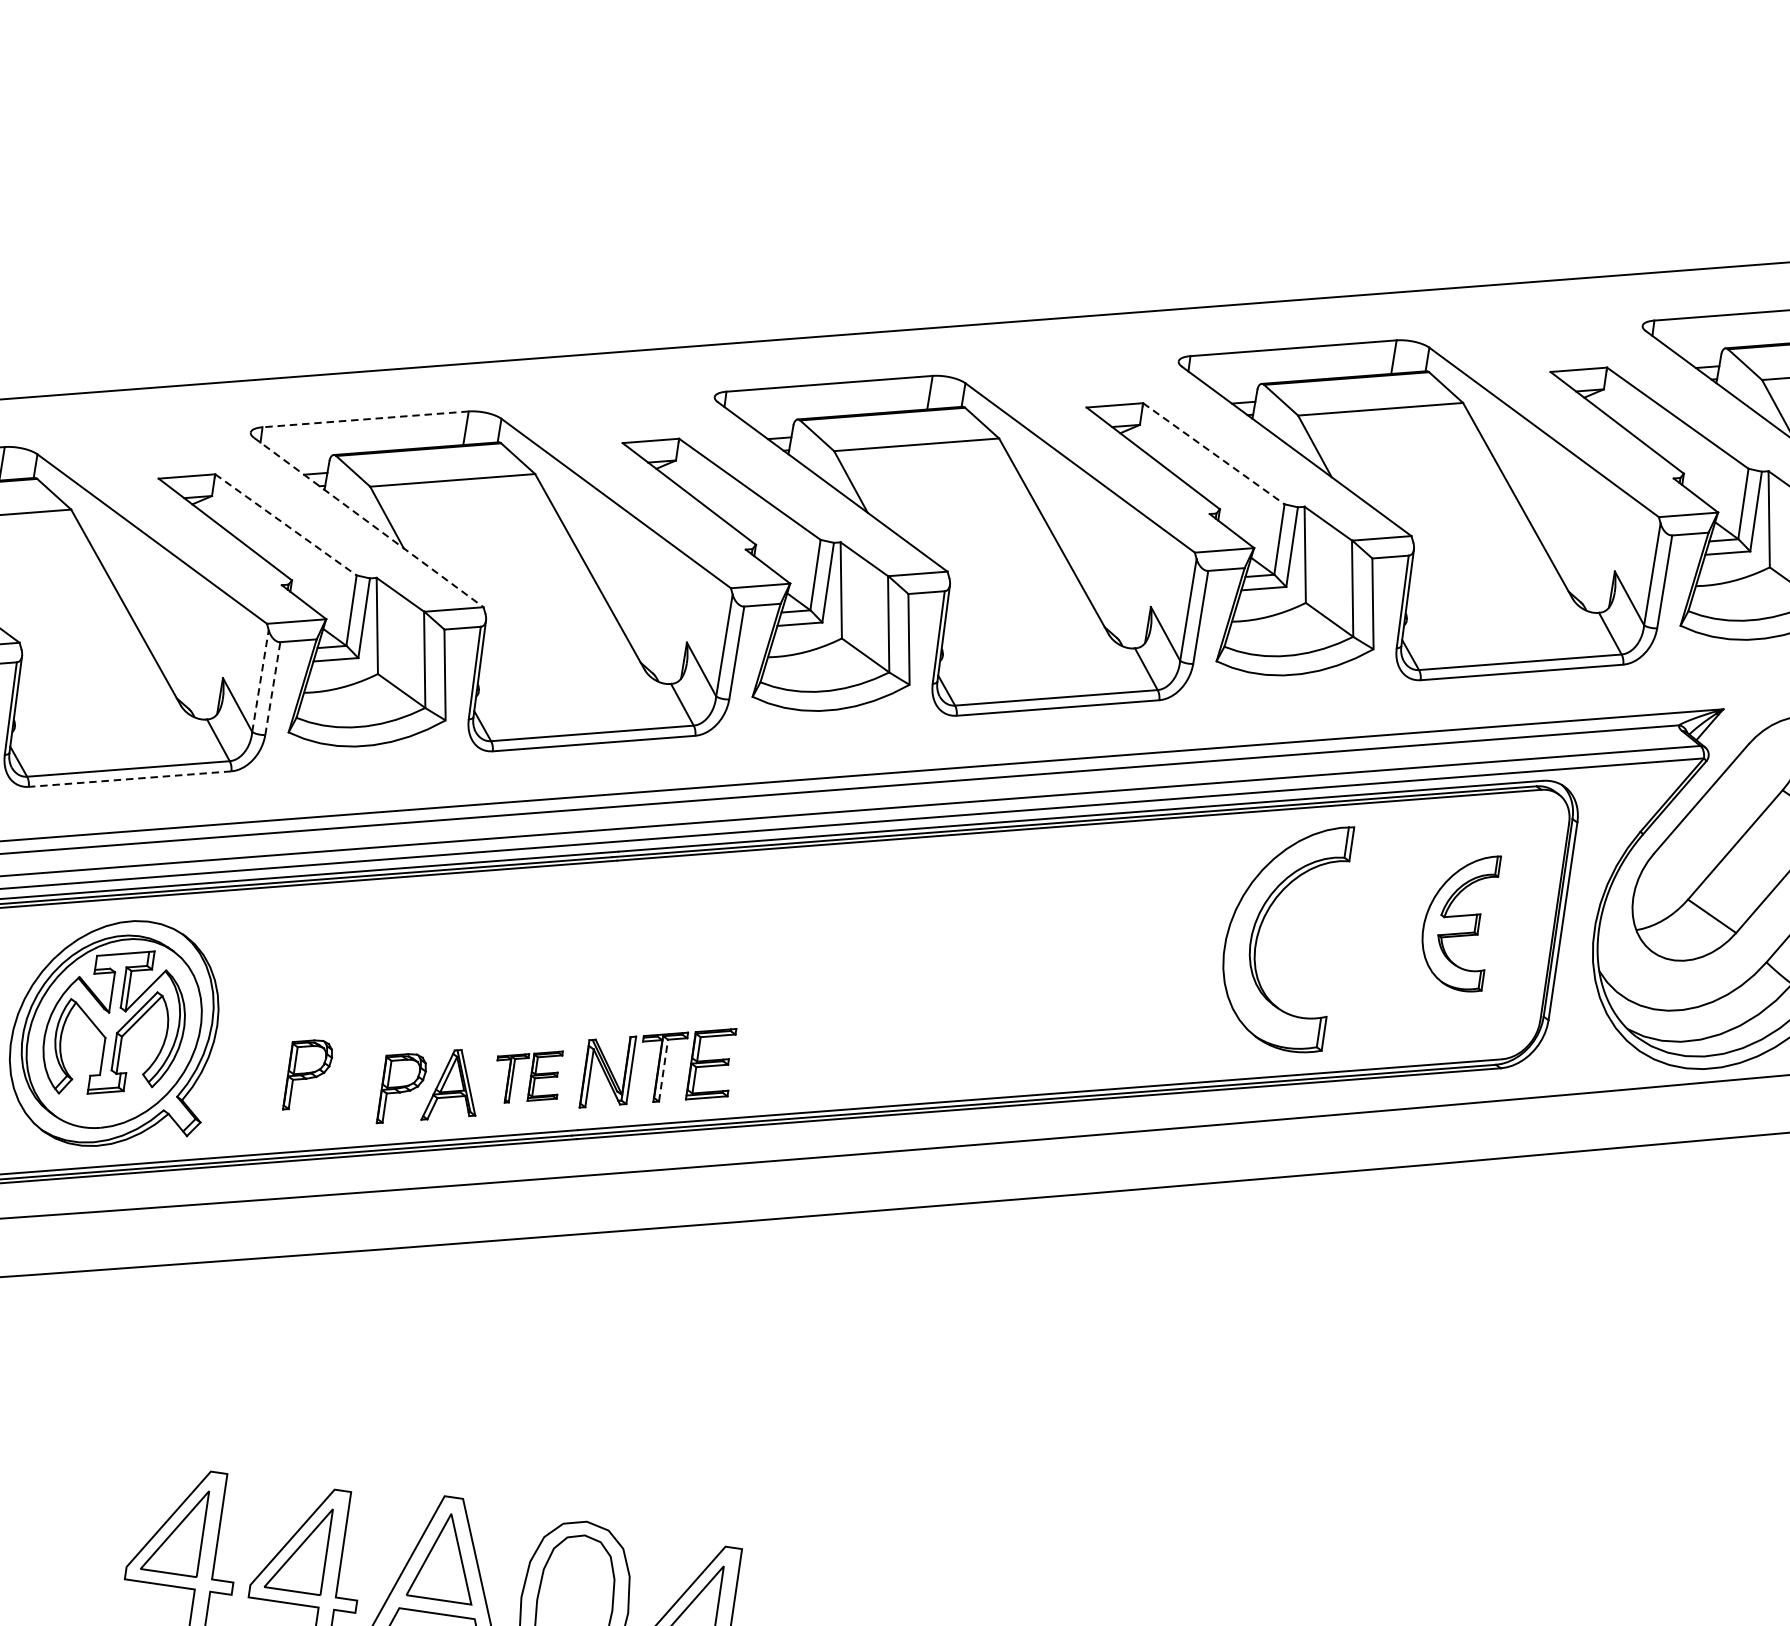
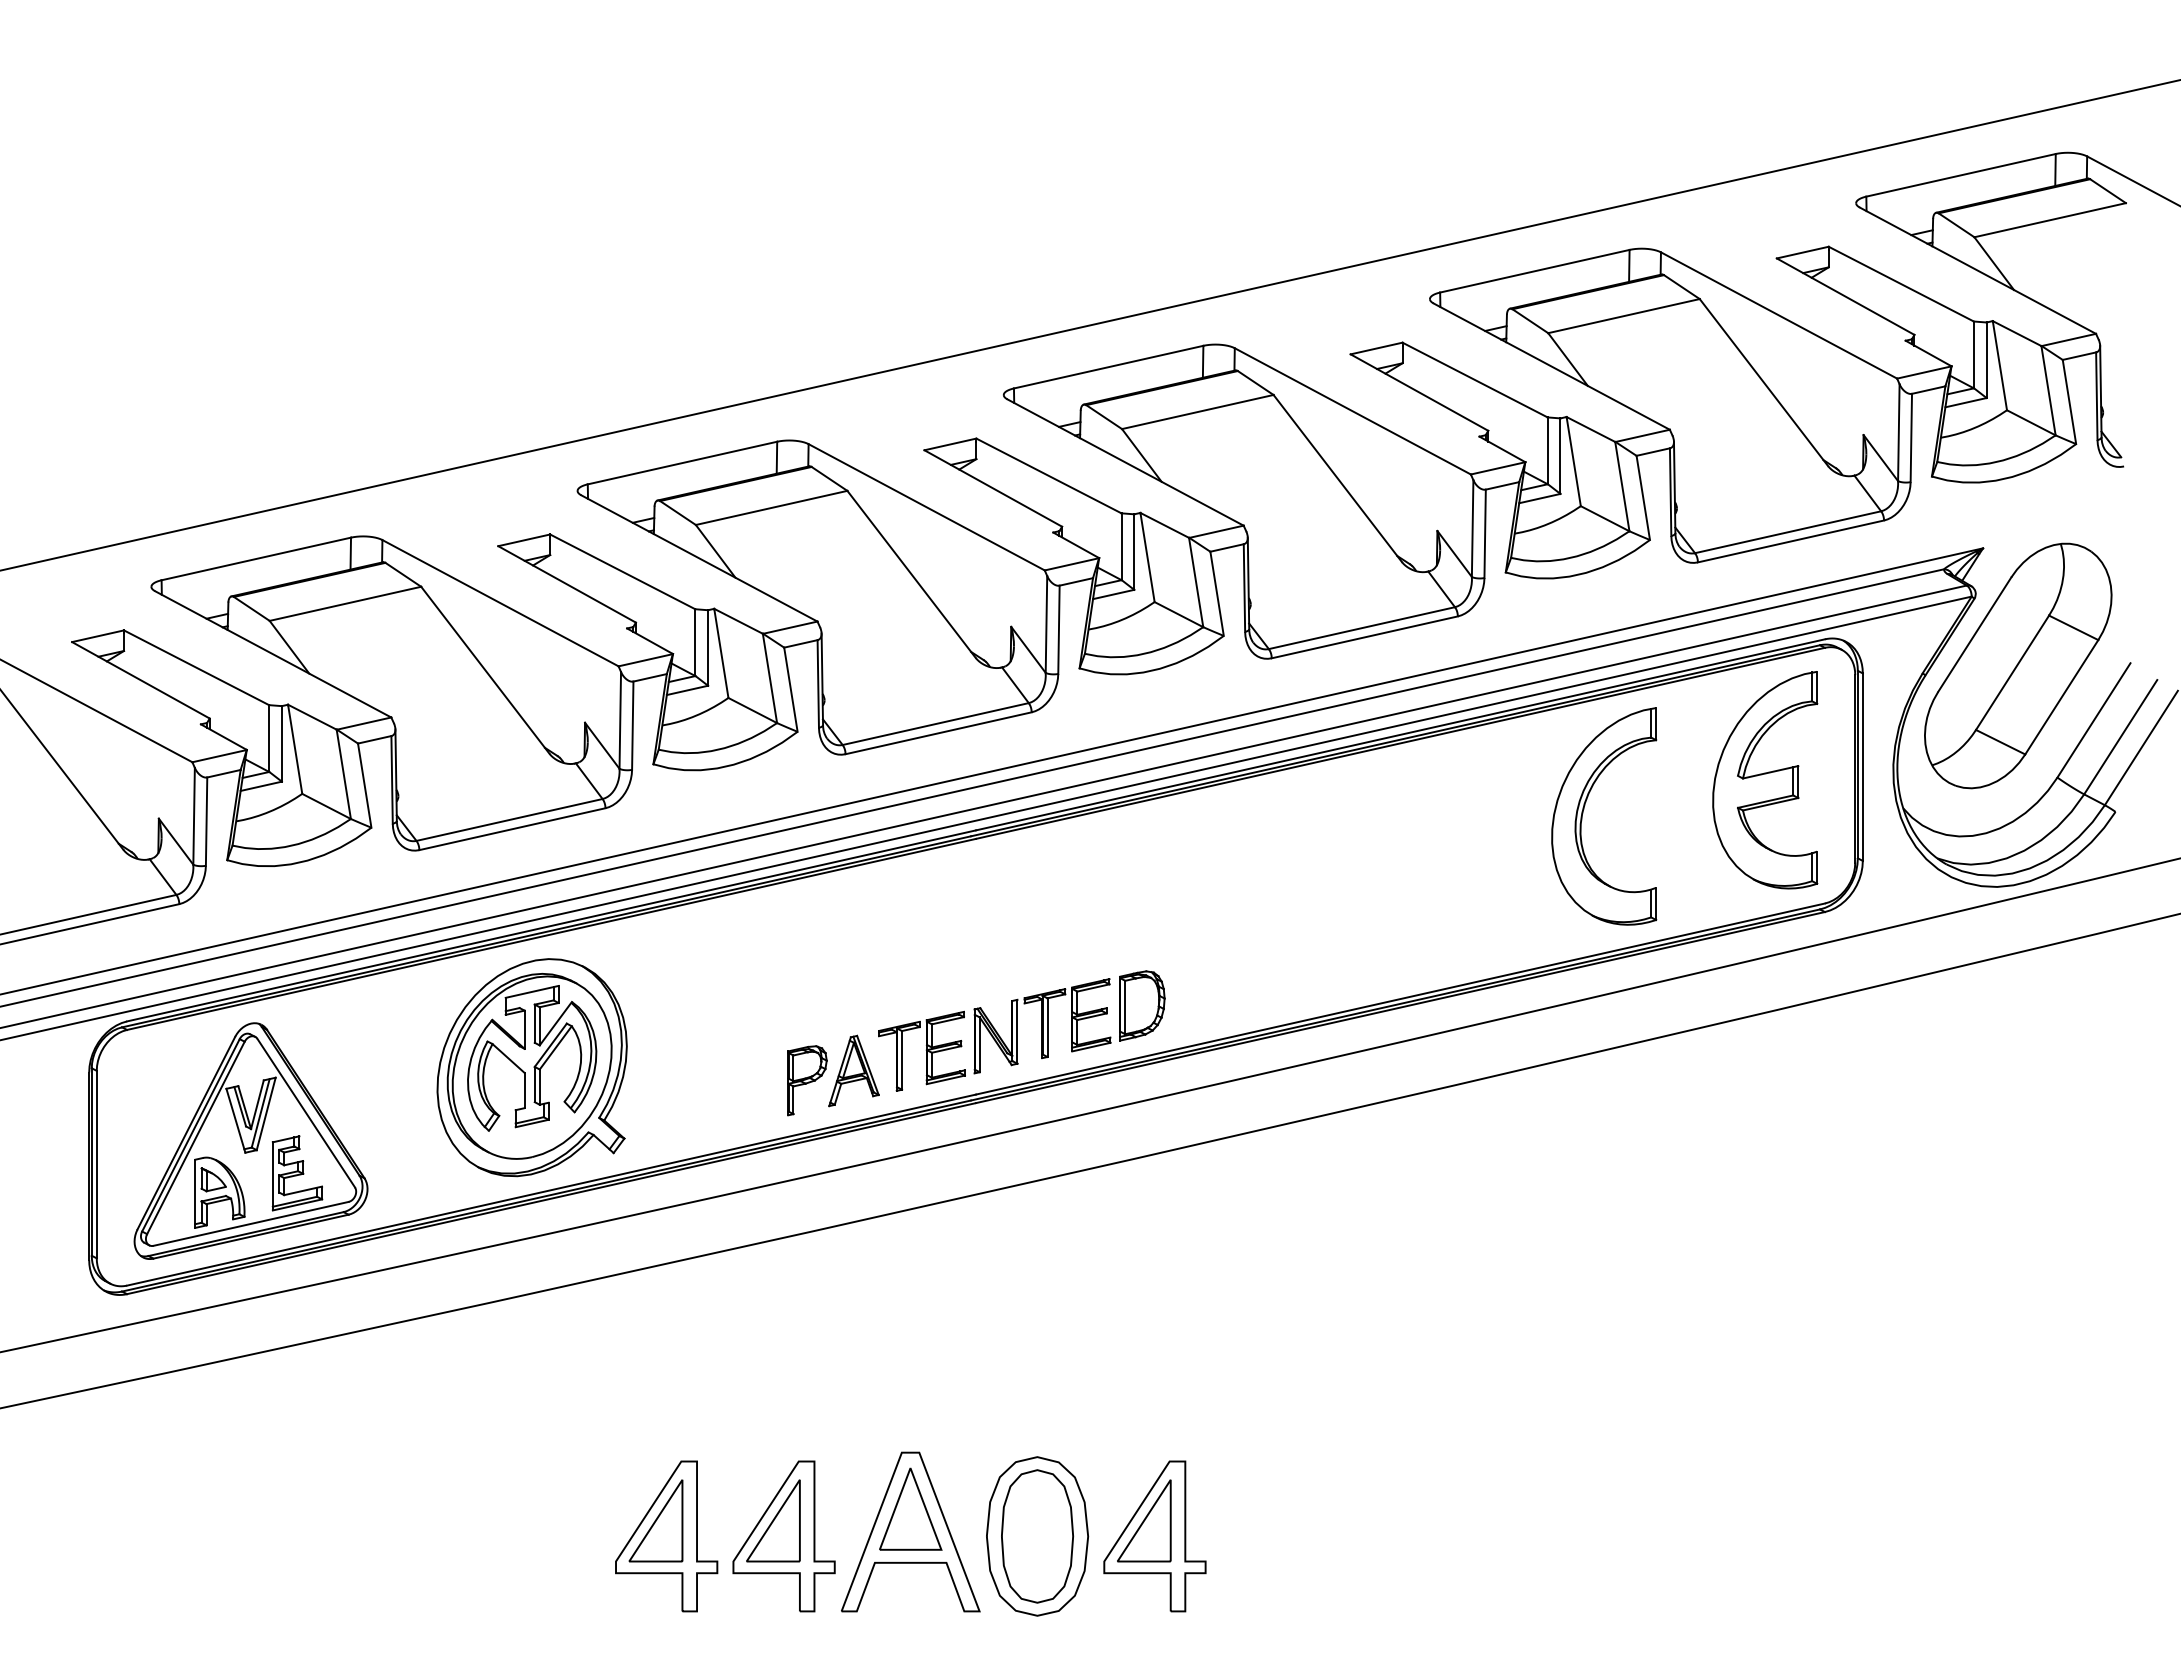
line: (365, 419) -> (682, 463), dashed -> solid
line: (1214, 454) -> (1475, 380), dashed -> solid
line: (368, 522) -> (699, 558), dashed -> solid
line: (285, 524) -> (622, 571), dashed -> solid
line: (260, 680) -> (620, 719), dashed -> solid
line: (272, 688) -> (632, 725), dashed -> solid
line: (129, 779) -> (511, 829), dashed -> solid
part: (1458, 920) -> (1765, 780), size x1.67
part: (767, 1061) -> (1142, 1005), added
line: (663, 1070) -> (1047, 1027), dashed -> solid
part: (308, 1075) -> (718, 1080), removed
part: (527, 1075) -> (921, 1050), size x1.43

